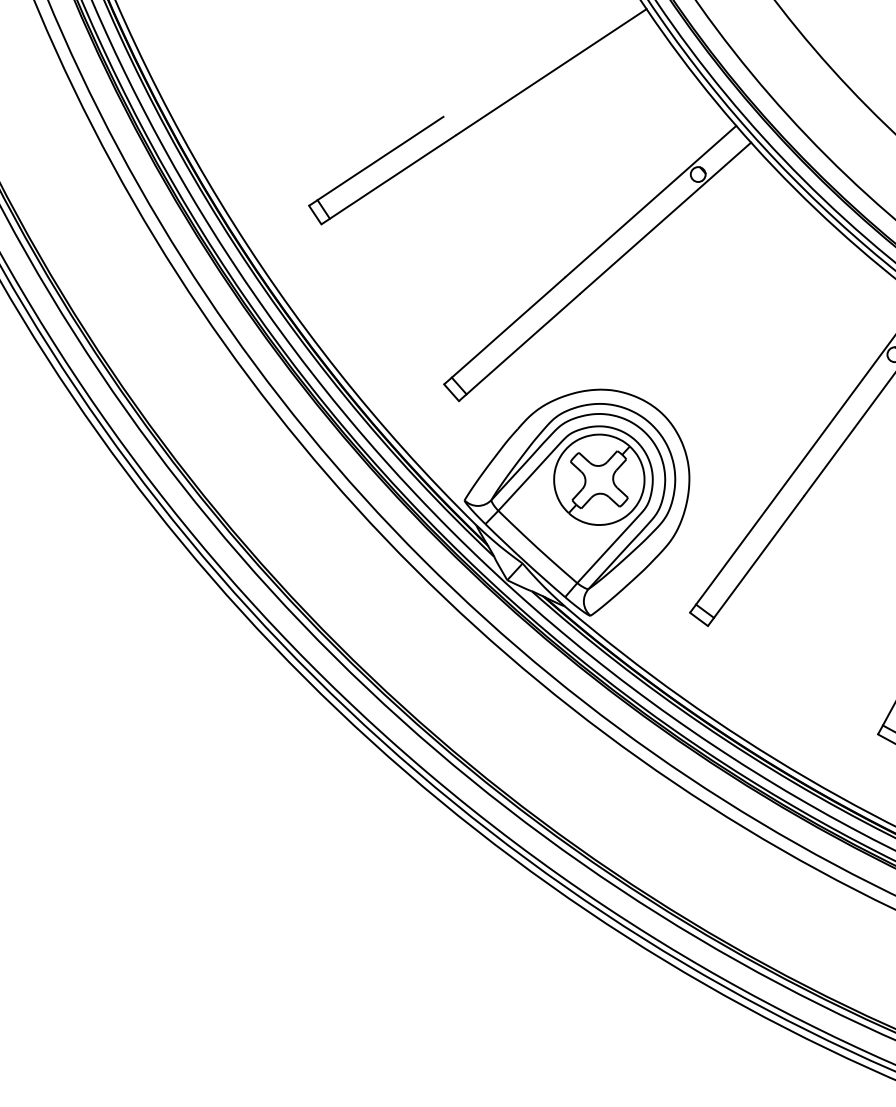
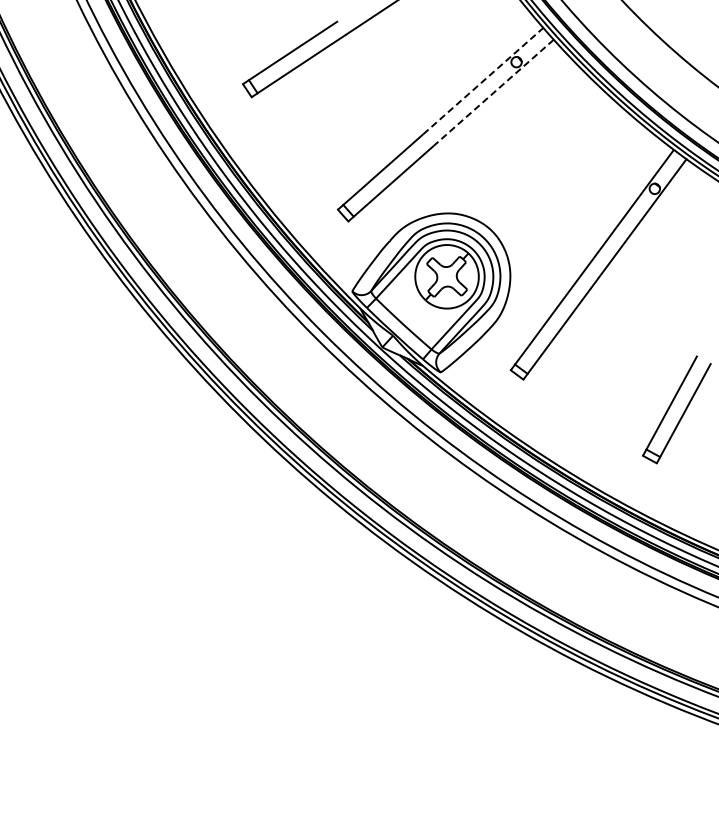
line: (651, 200) -> (483, 80), solid -> dashed
line: (665, 219) -> (493, 93), solid -> dashed

